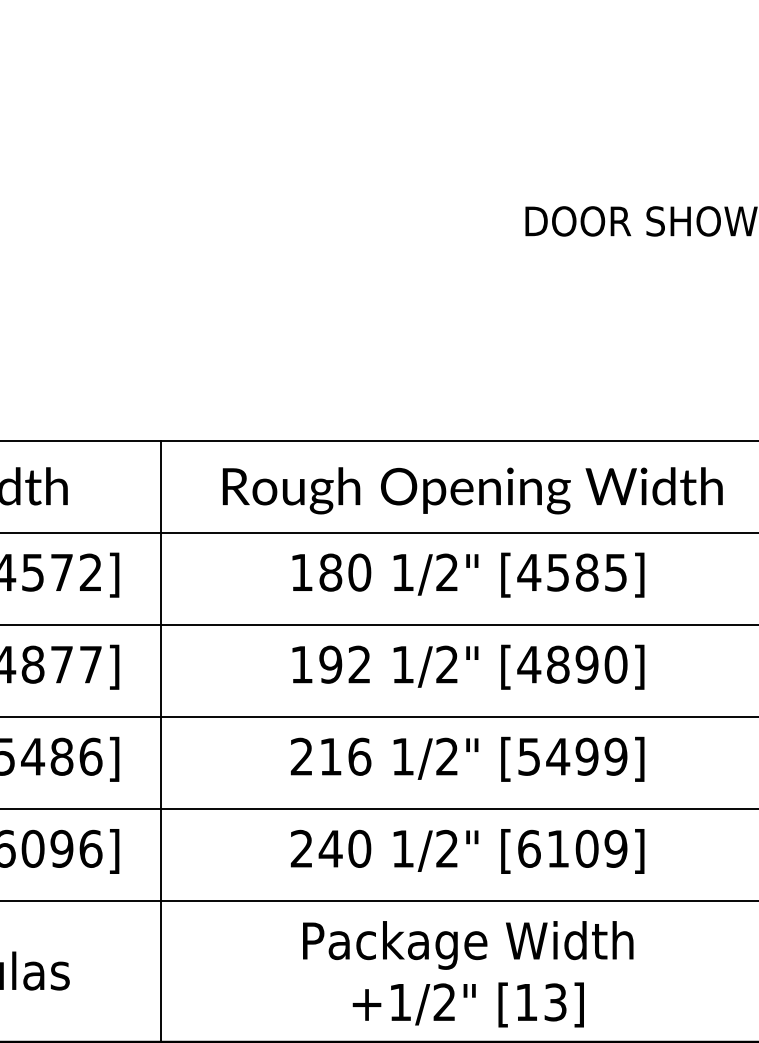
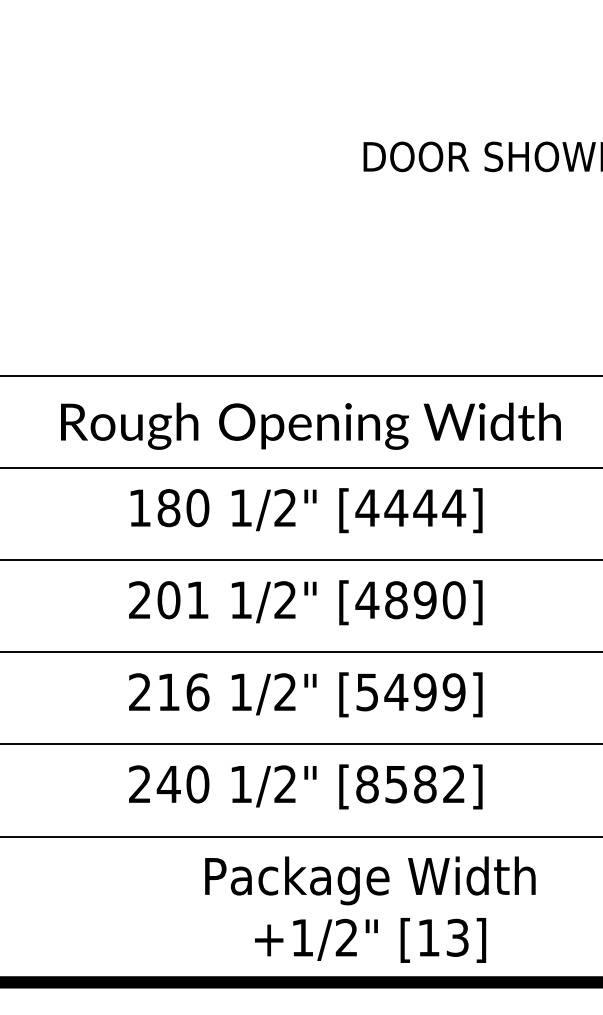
text: (586, 572) -> (424, 507), [4585] -> [4444]
text: (330, 664) -> (168, 599), 192 -> 201
text: (572, 848) -> (410, 783), [6109] -> [8582]
text: (468, 974) -> (370, 909), moved

